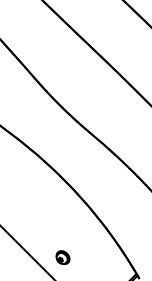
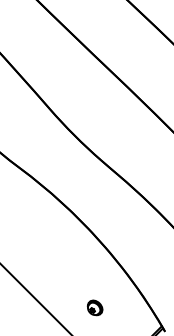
part: (62, 257) -> (94, 307), moved

